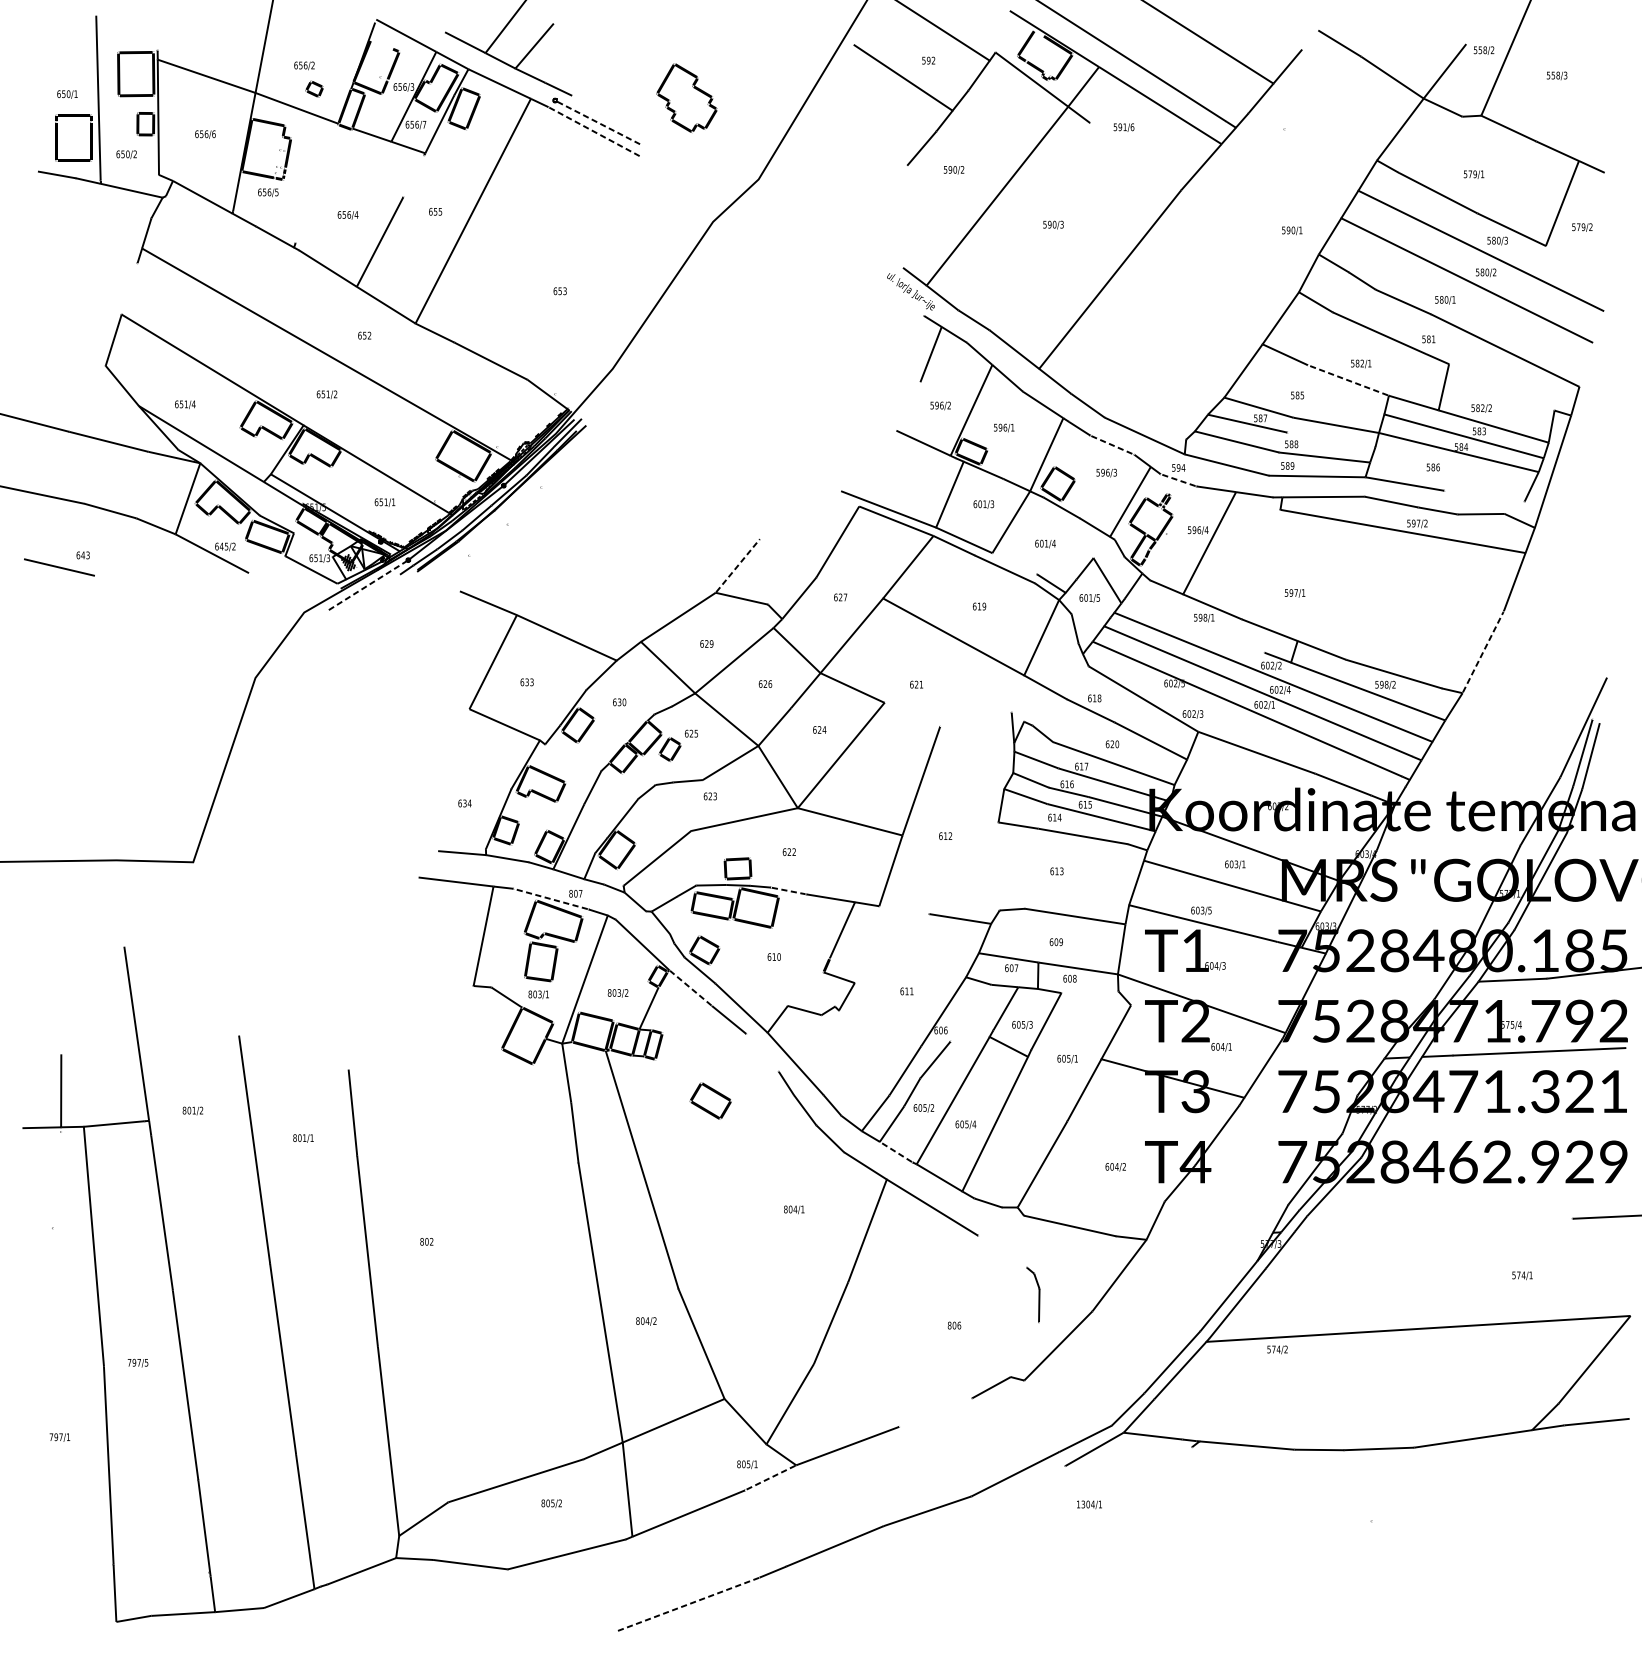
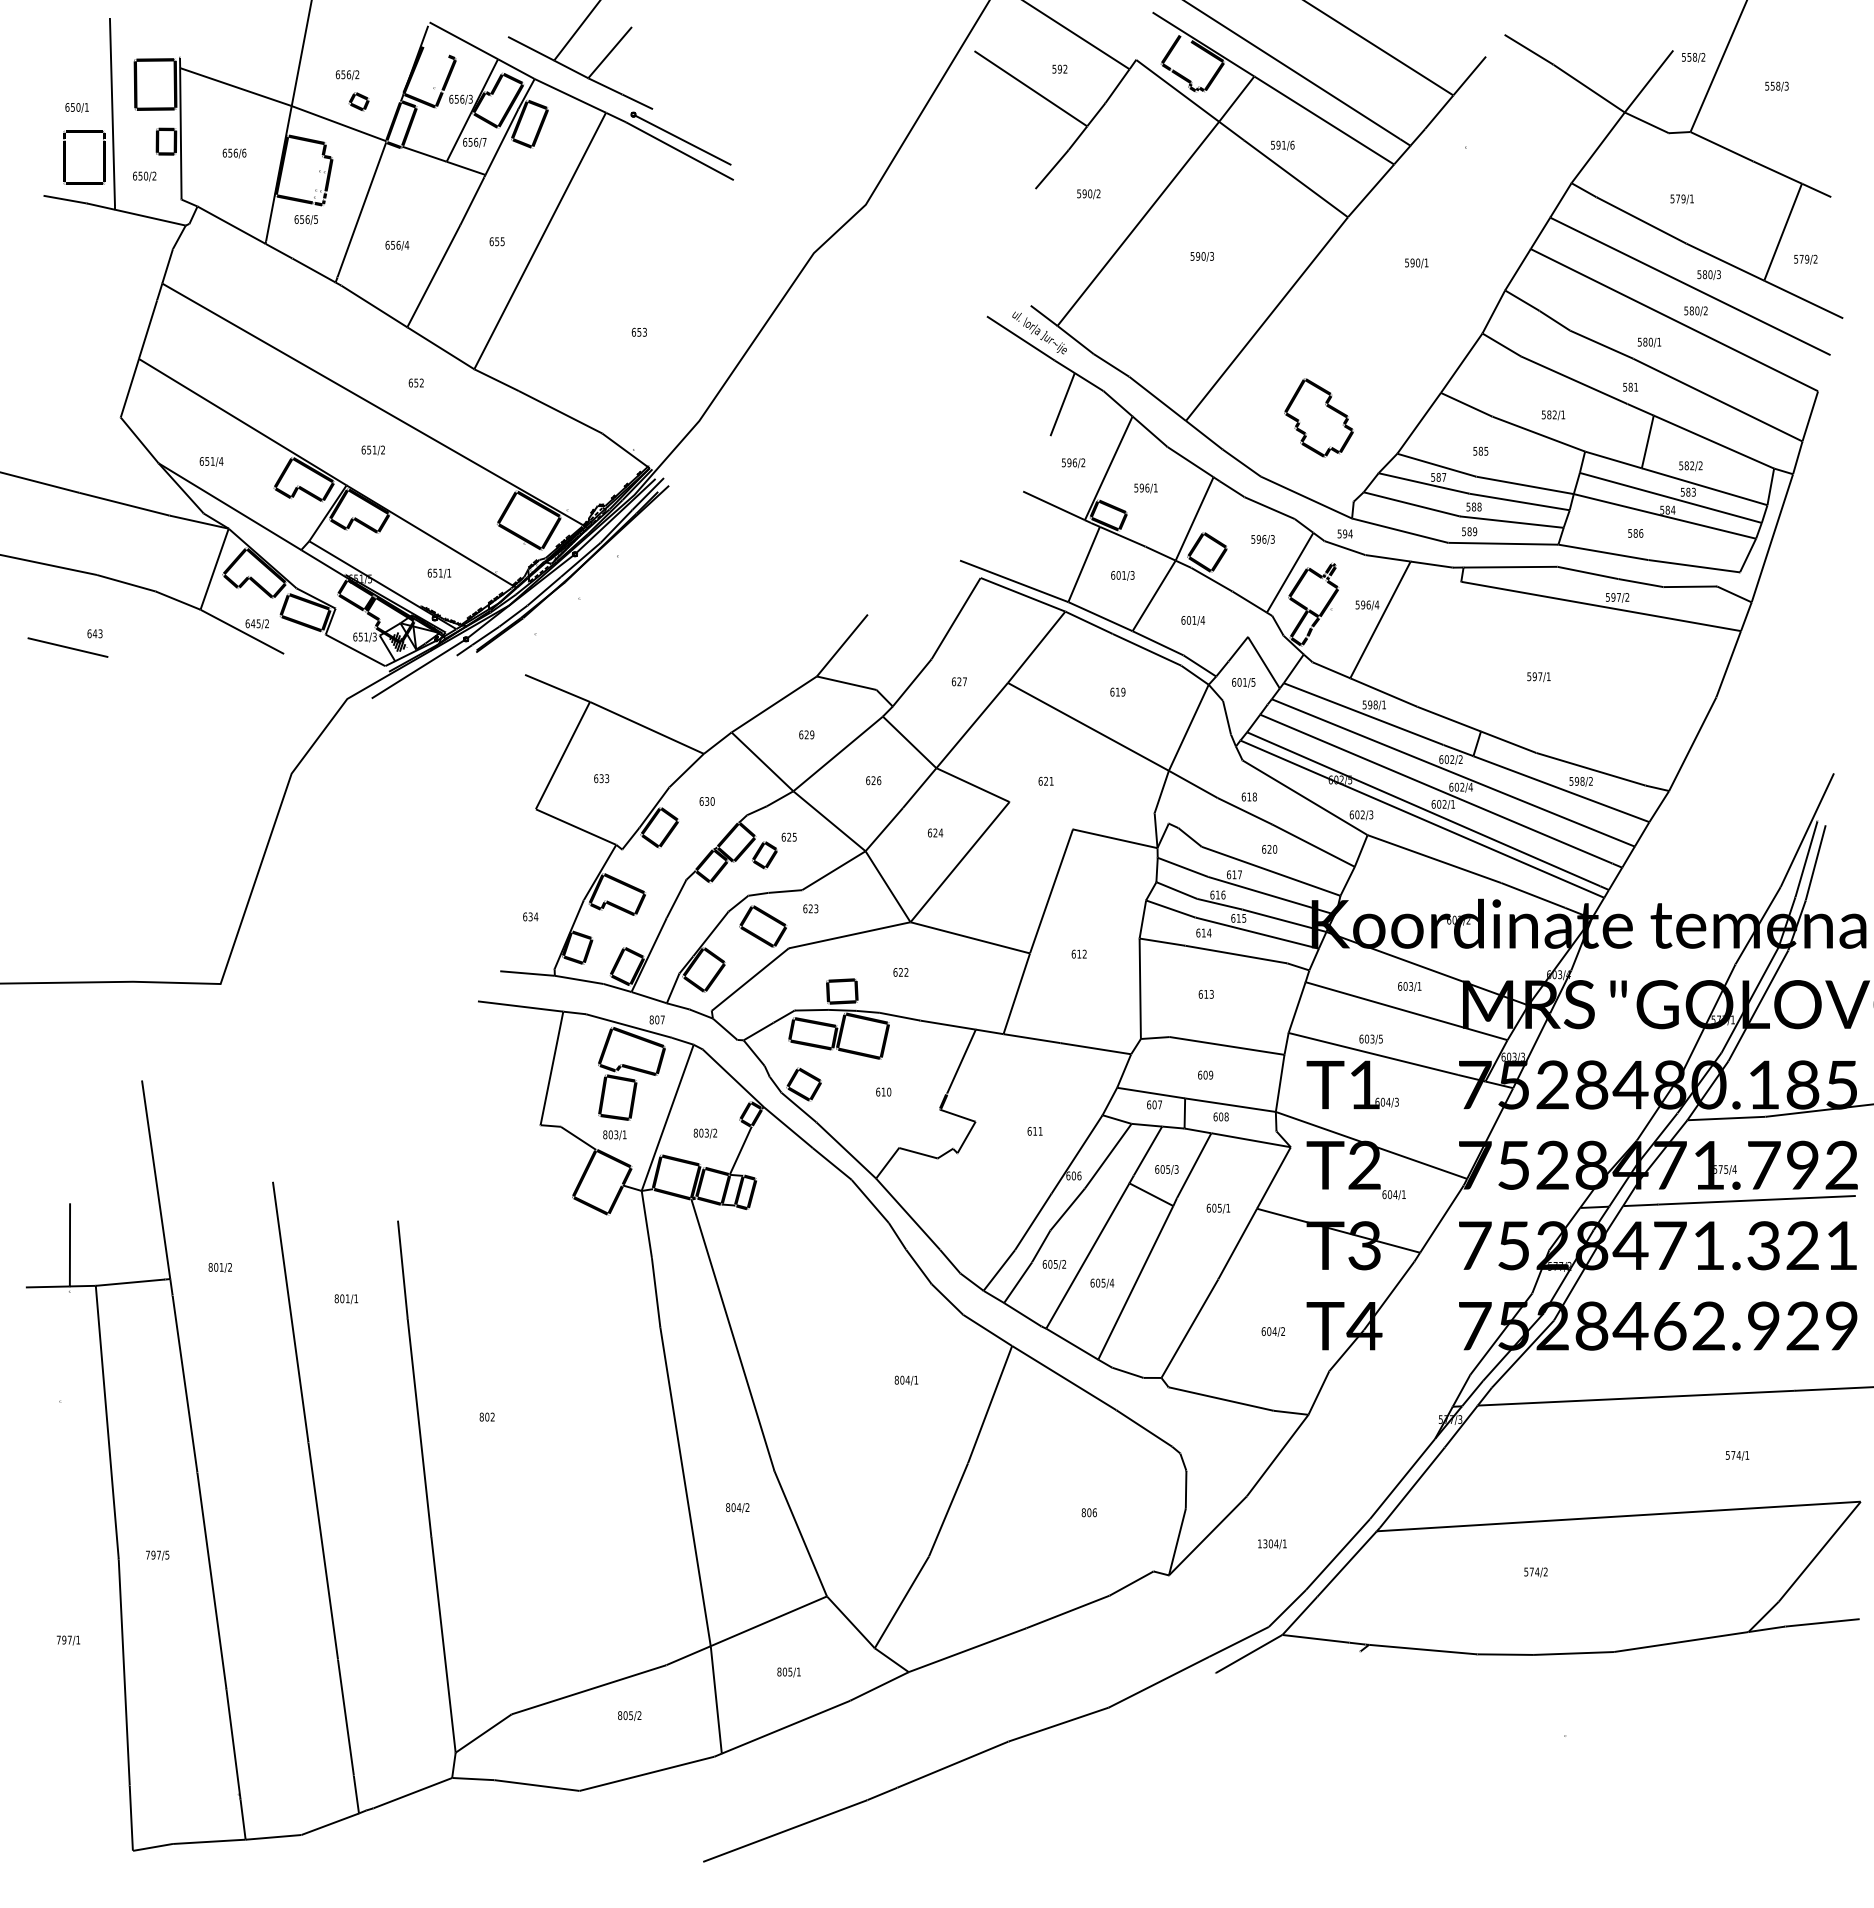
part: (686, 97) -> (1318, 417), moved
line: (597, 122) -> (682, 139), dashed -> solid
line: (596, 132) -> (680, 151), dashed -> solid
line: (1135, 156) -> (1295, 178), added
line: (413, 176) -> (471, 201), added
line: (316, 183) -> (361, 209), added
text: (1292, 230) -> (1416, 263), moved
line: (1580, 262) -> (1803, 299), added
line: (129, 288) -> (147, 329), added
line: (894, 296) -> (1020, 338), added
line: (1585, 364) -> (1809, 416), added
line: (1348, 379) -> (1538, 433), dashed -> solid
line: (1501, 387) -> (1713, 442), added
line: (1331, 439) -> (1519, 501), added
line: (1113, 445) -> (1270, 508), dashed -> solid
line: (1178, 479) -> (1344, 547), dashed -> solid
line: (1483, 496) -> (1693, 566), added
line: (1014, 563) -> (1157, 642), added
line: (738, 565) -> (842, 645), dashed -> solid
line: (366, 585) -> (418, 668), dashed -> solid
text: (1294, 593) -> (1538, 677), moved
line: (1194, 625) -> (1363, 713), added
line: (1483, 651) -> (1692, 743), dashed -> solid
line: (1017, 693) -> (1161, 791), added
line: (1246, 717) -> (1422, 818), added
line: (977, 734) -> (1115, 838), added
line: (998, 866) -> (1139, 988), added
line: (789, 890) -> (900, 1016), dashed -> solid
line: (550, 898) -> (628, 1025), dashed -> solid
line: (903, 910) -> (1031, 1038), added
line: (690, 988) -> (788, 1127), dashed -> solid
line: (1095, 999) -> (1250, 1140), added
line: (970, 1012) -> (1107, 1155), added
line: (762, 1052) -> (870, 1201), added
part: (711, 1101) -> (763, 926), moved
line: (895, 1151) -> (1022, 1314), dashed -> solid
line: (1433, 1224) -> (1635, 1397), added
line: (1002, 1251) -> (1144, 1428), added
text: (1277, 1349) -> (1535, 1572), moved
line: (1031, 1350) -> (1177, 1541), added
line: (935, 1412) -> (1067, 1611), added
text: (746, 1464) -> (788, 1672), moved
line: (770, 1477) -> (879, 1686), dashed -> solid
text: (1089, 1505) -> (1272, 1544), moved
line: (688, 1604) -> (785, 1831), dashed -> solid

